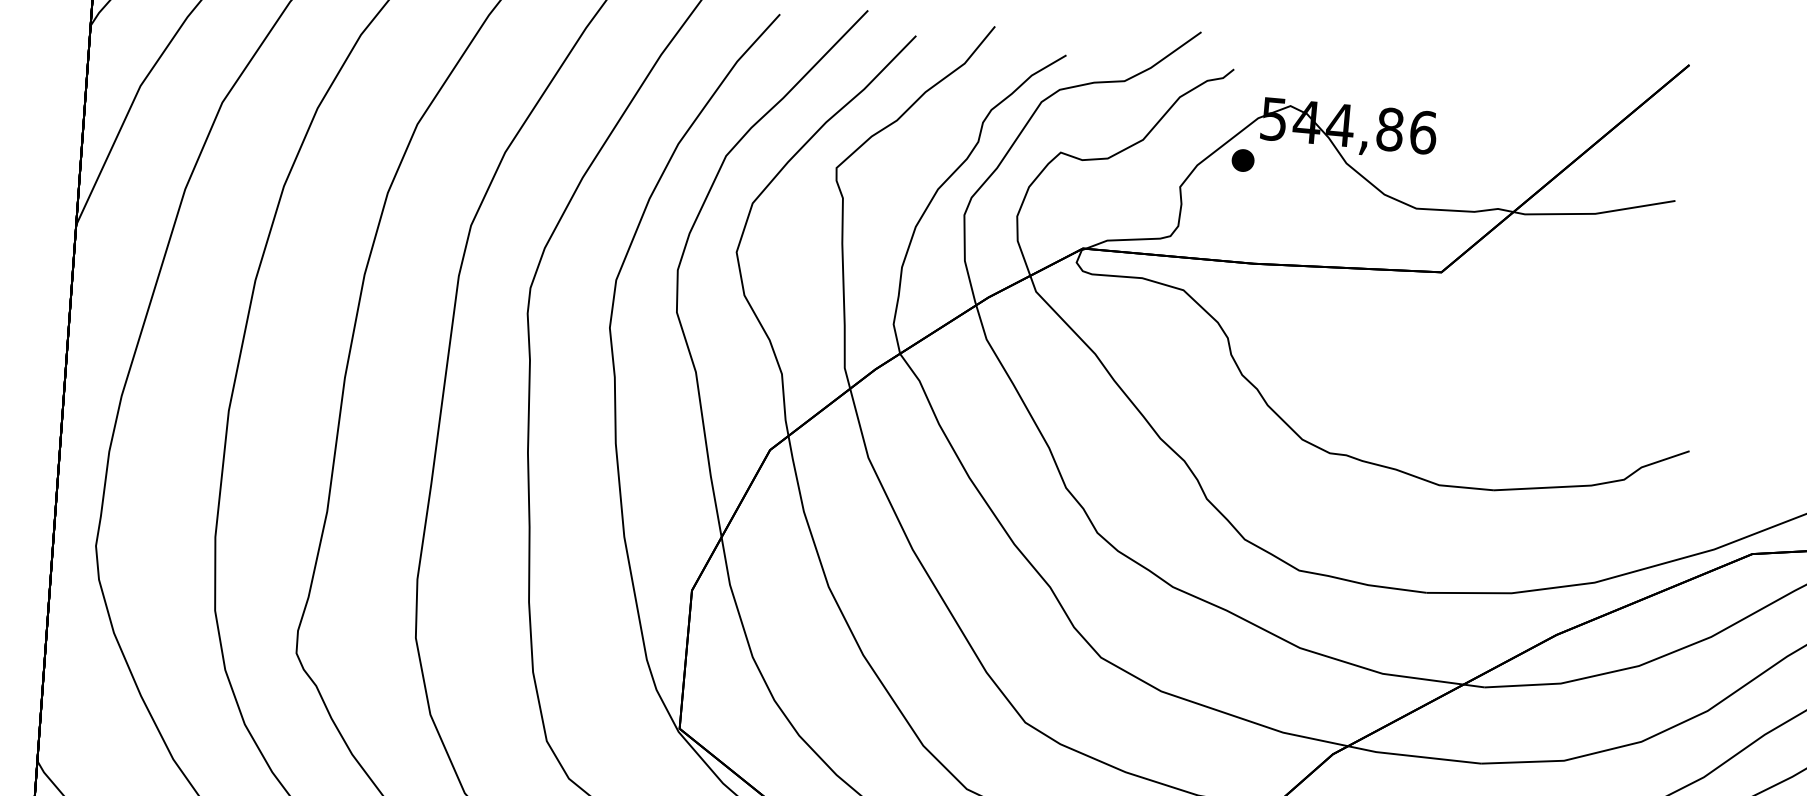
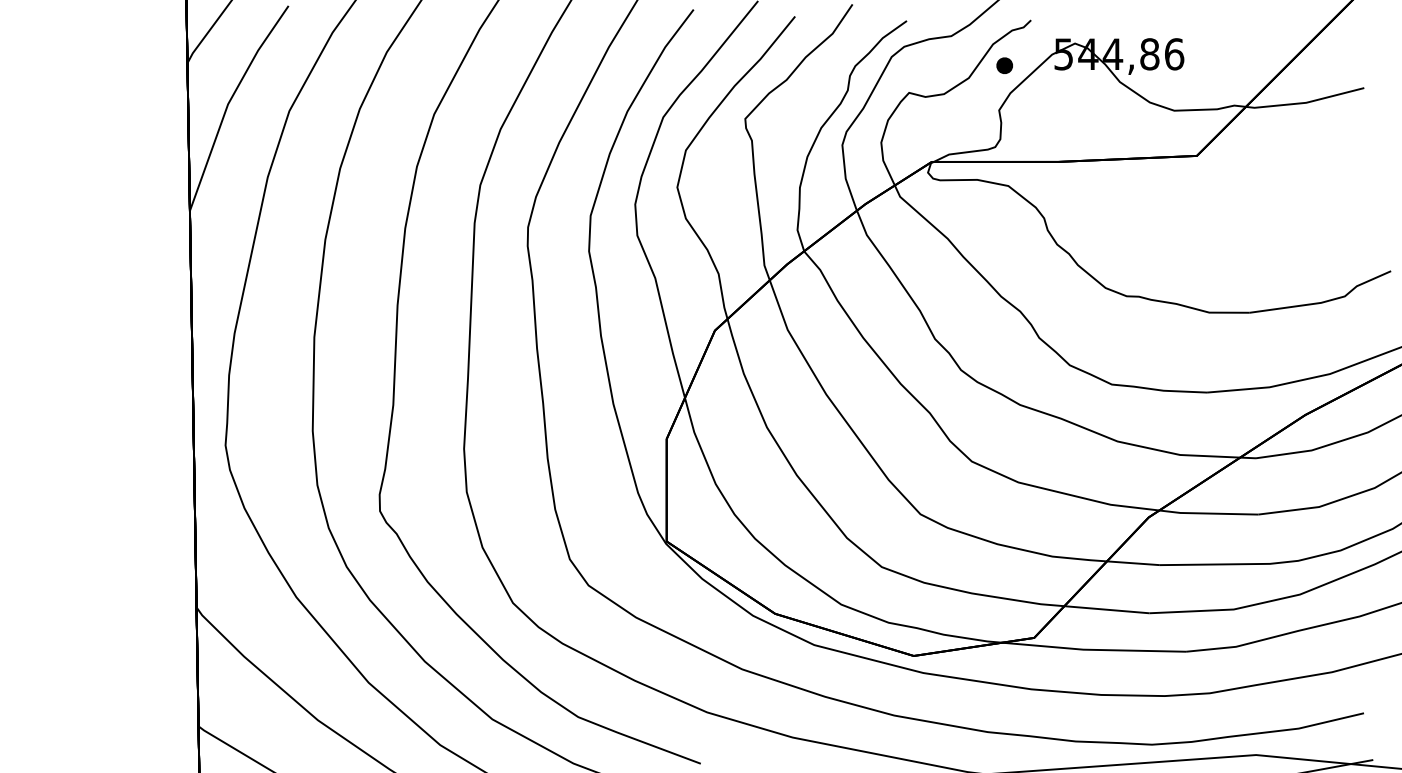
part: (1242, 160) -> (1004, 65), moved

